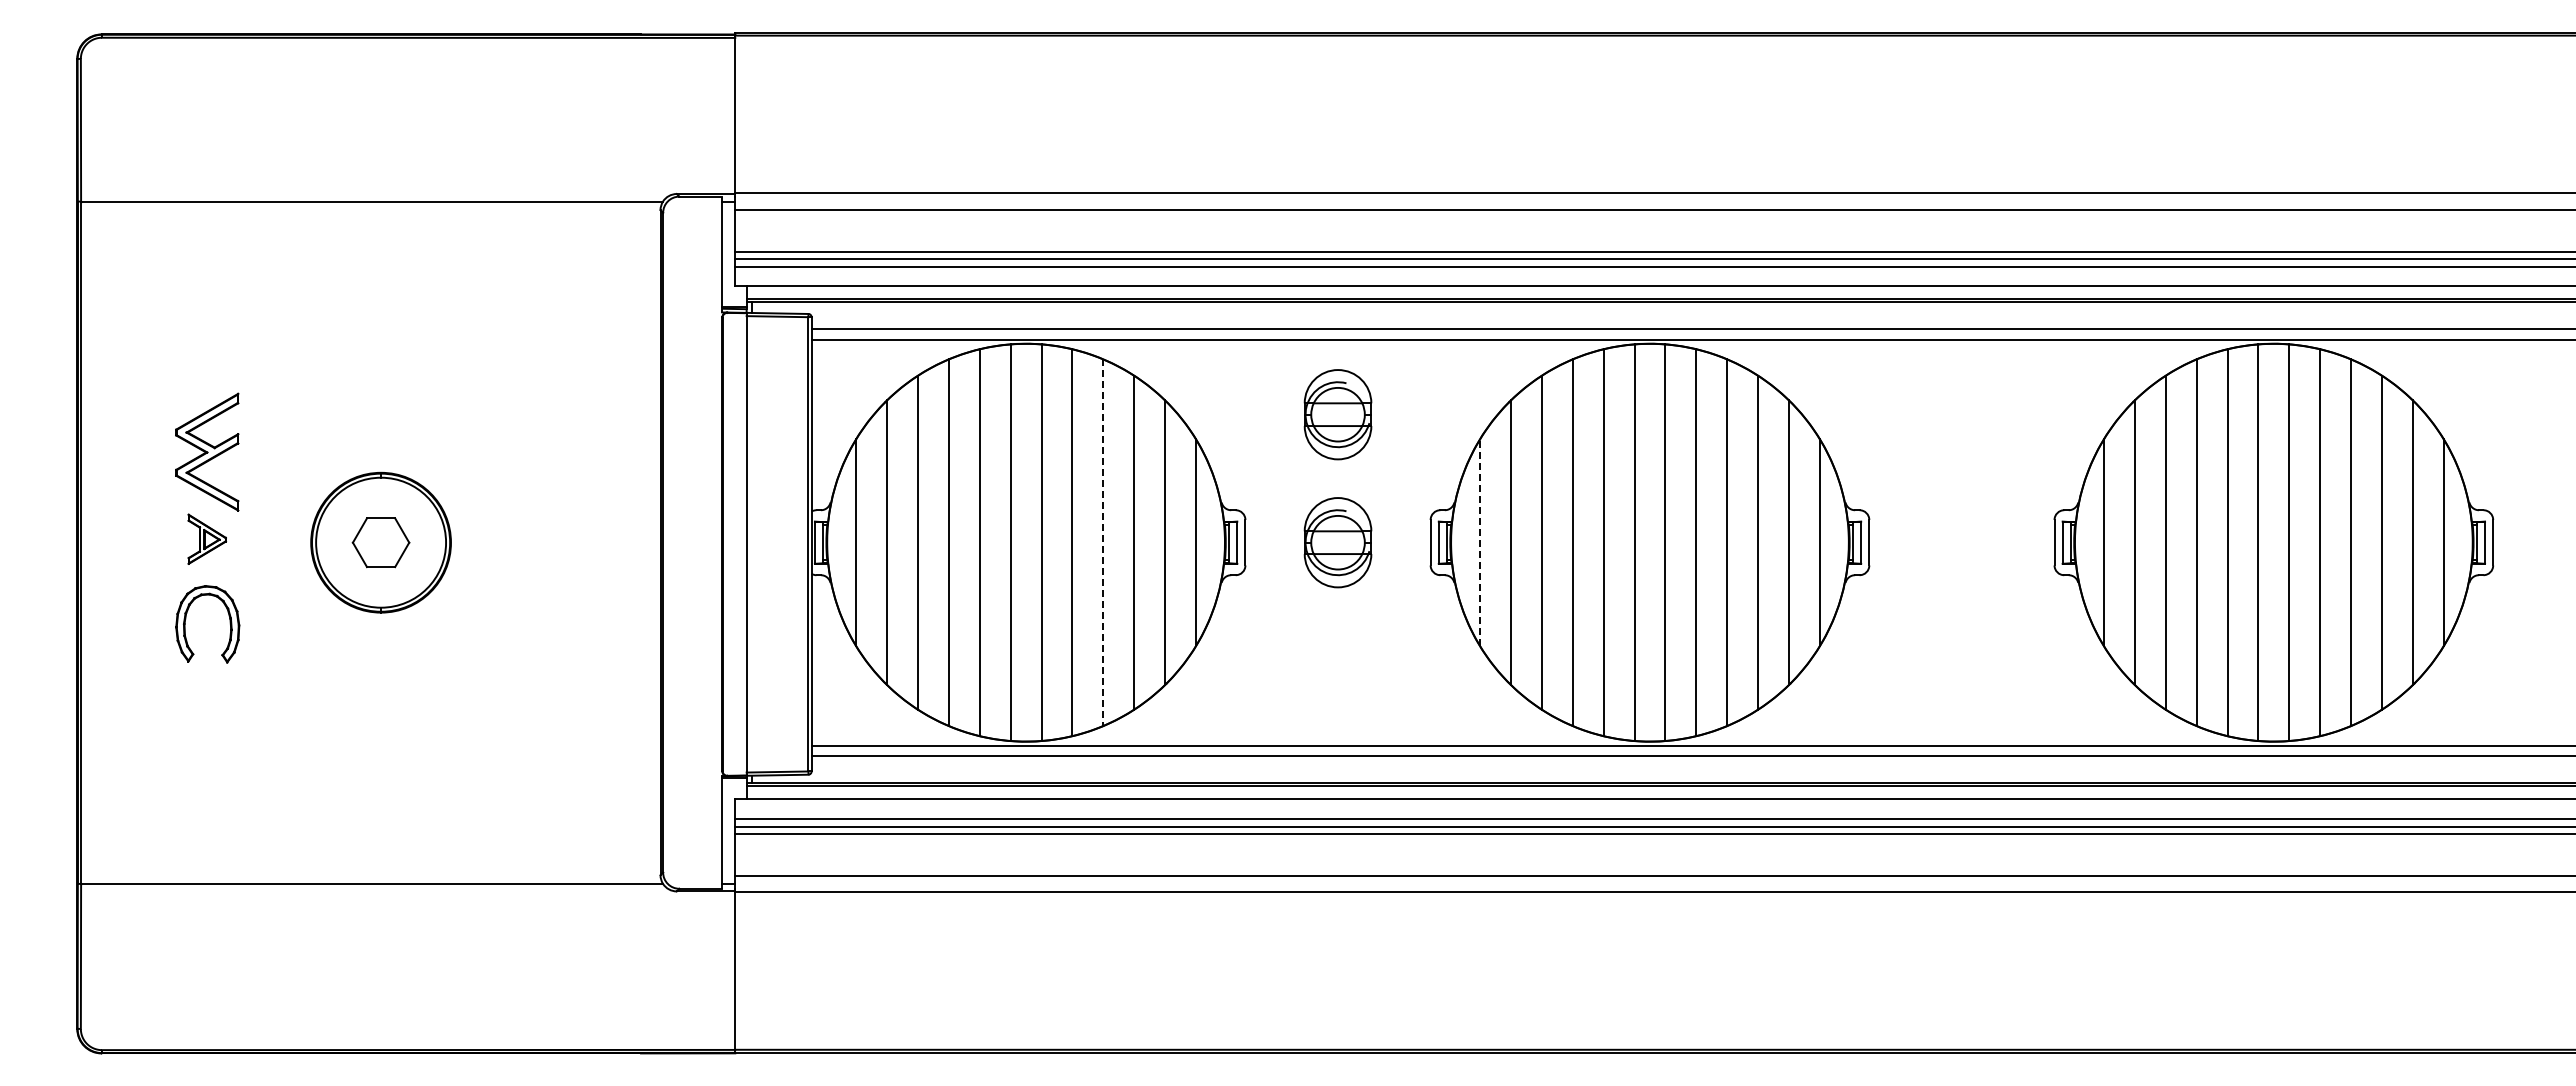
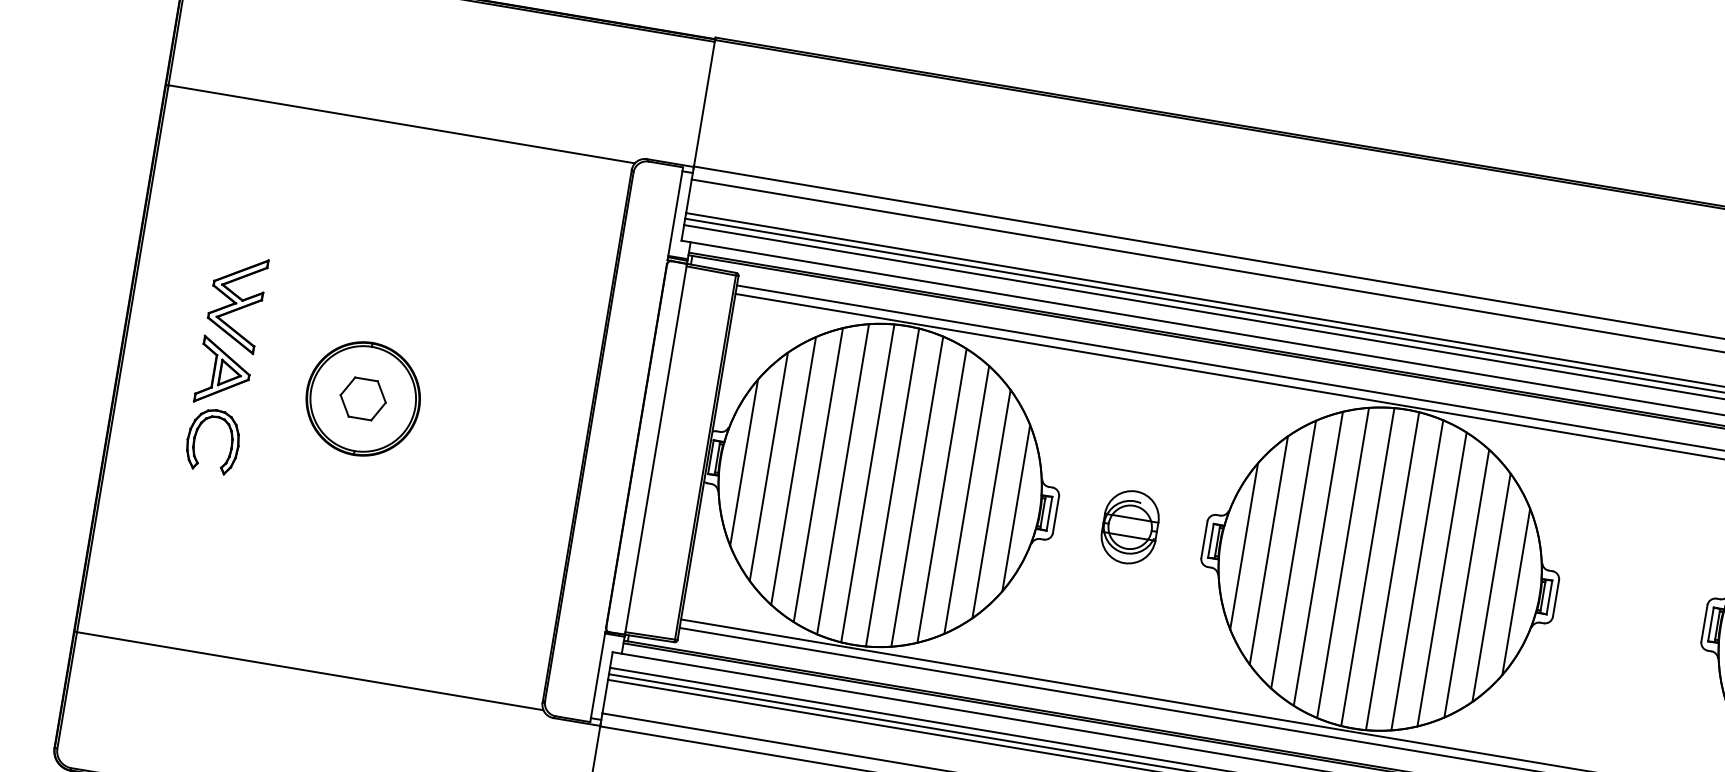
part: (1337, 414) -> (1146, 424), removed
part: (207, 539) -> (224, 373), size x1.67
line: (1480, 542) -> (1244, 546), dashed -> solid
line: (1103, 543) -> (942, 496), dashed -> solid

